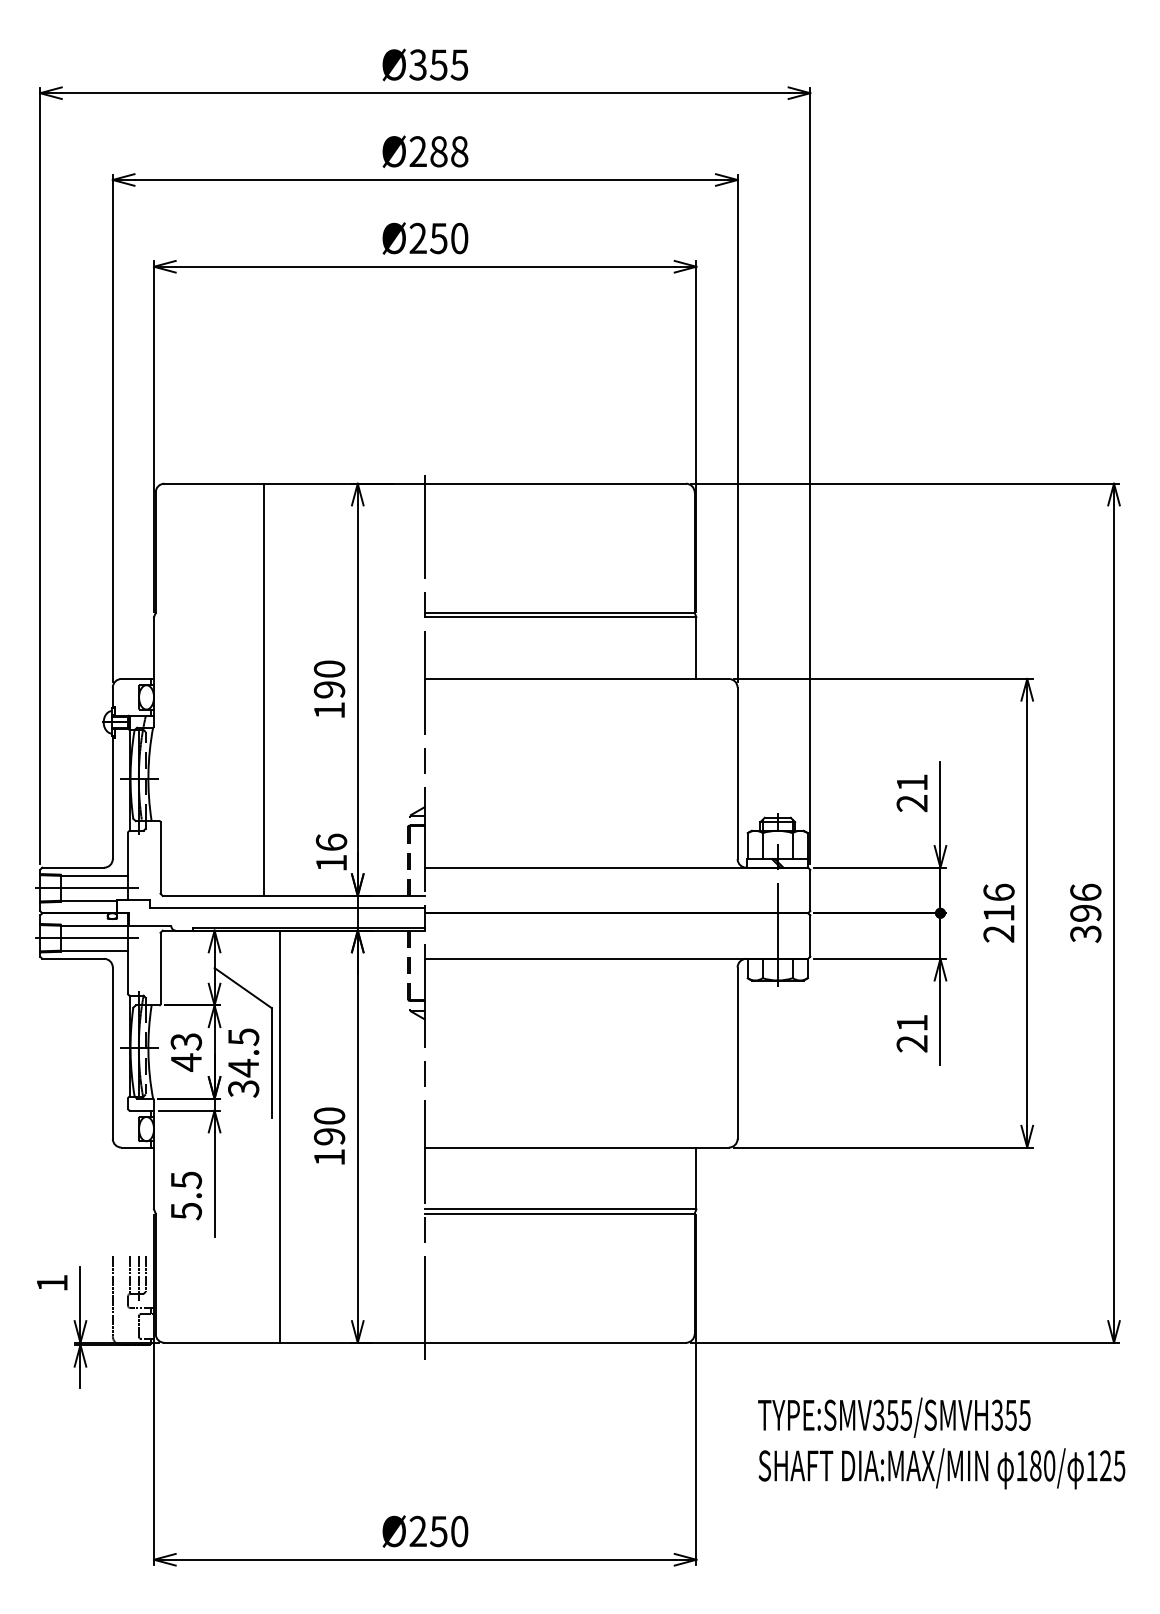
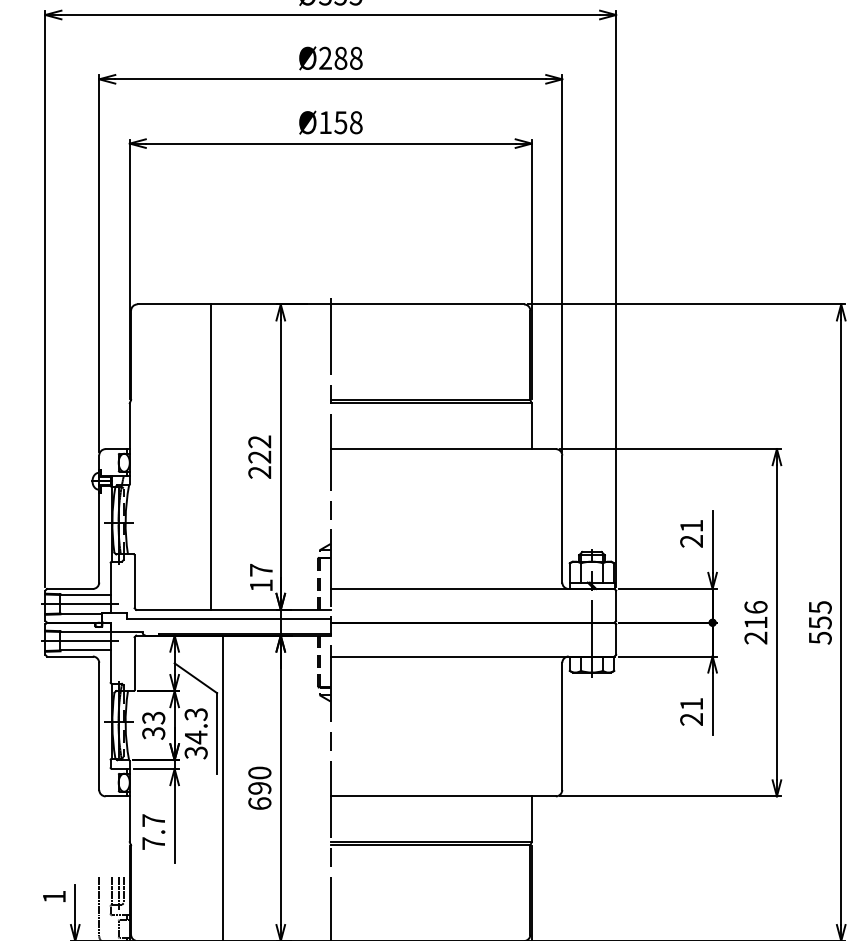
text: (438, 238) -> (340, 122), Ø250 -> Ø158
text: (329, 689) -> (259, 456), 190 -> 222
text: (331, 841) -> (261, 569), 16 -> 17
text: (1085, 912) -> (820, 622), 396 -> 555
text: (243, 1036) -> (196, 714), 34.5 -> 34.3
text: (186, 1062) -> (153, 733), 43 -> 33
text: (329, 1156) -> (259, 803), 190 -> 690
text: (186, 1195) -> (153, 831), 5.5 -> 7.7

